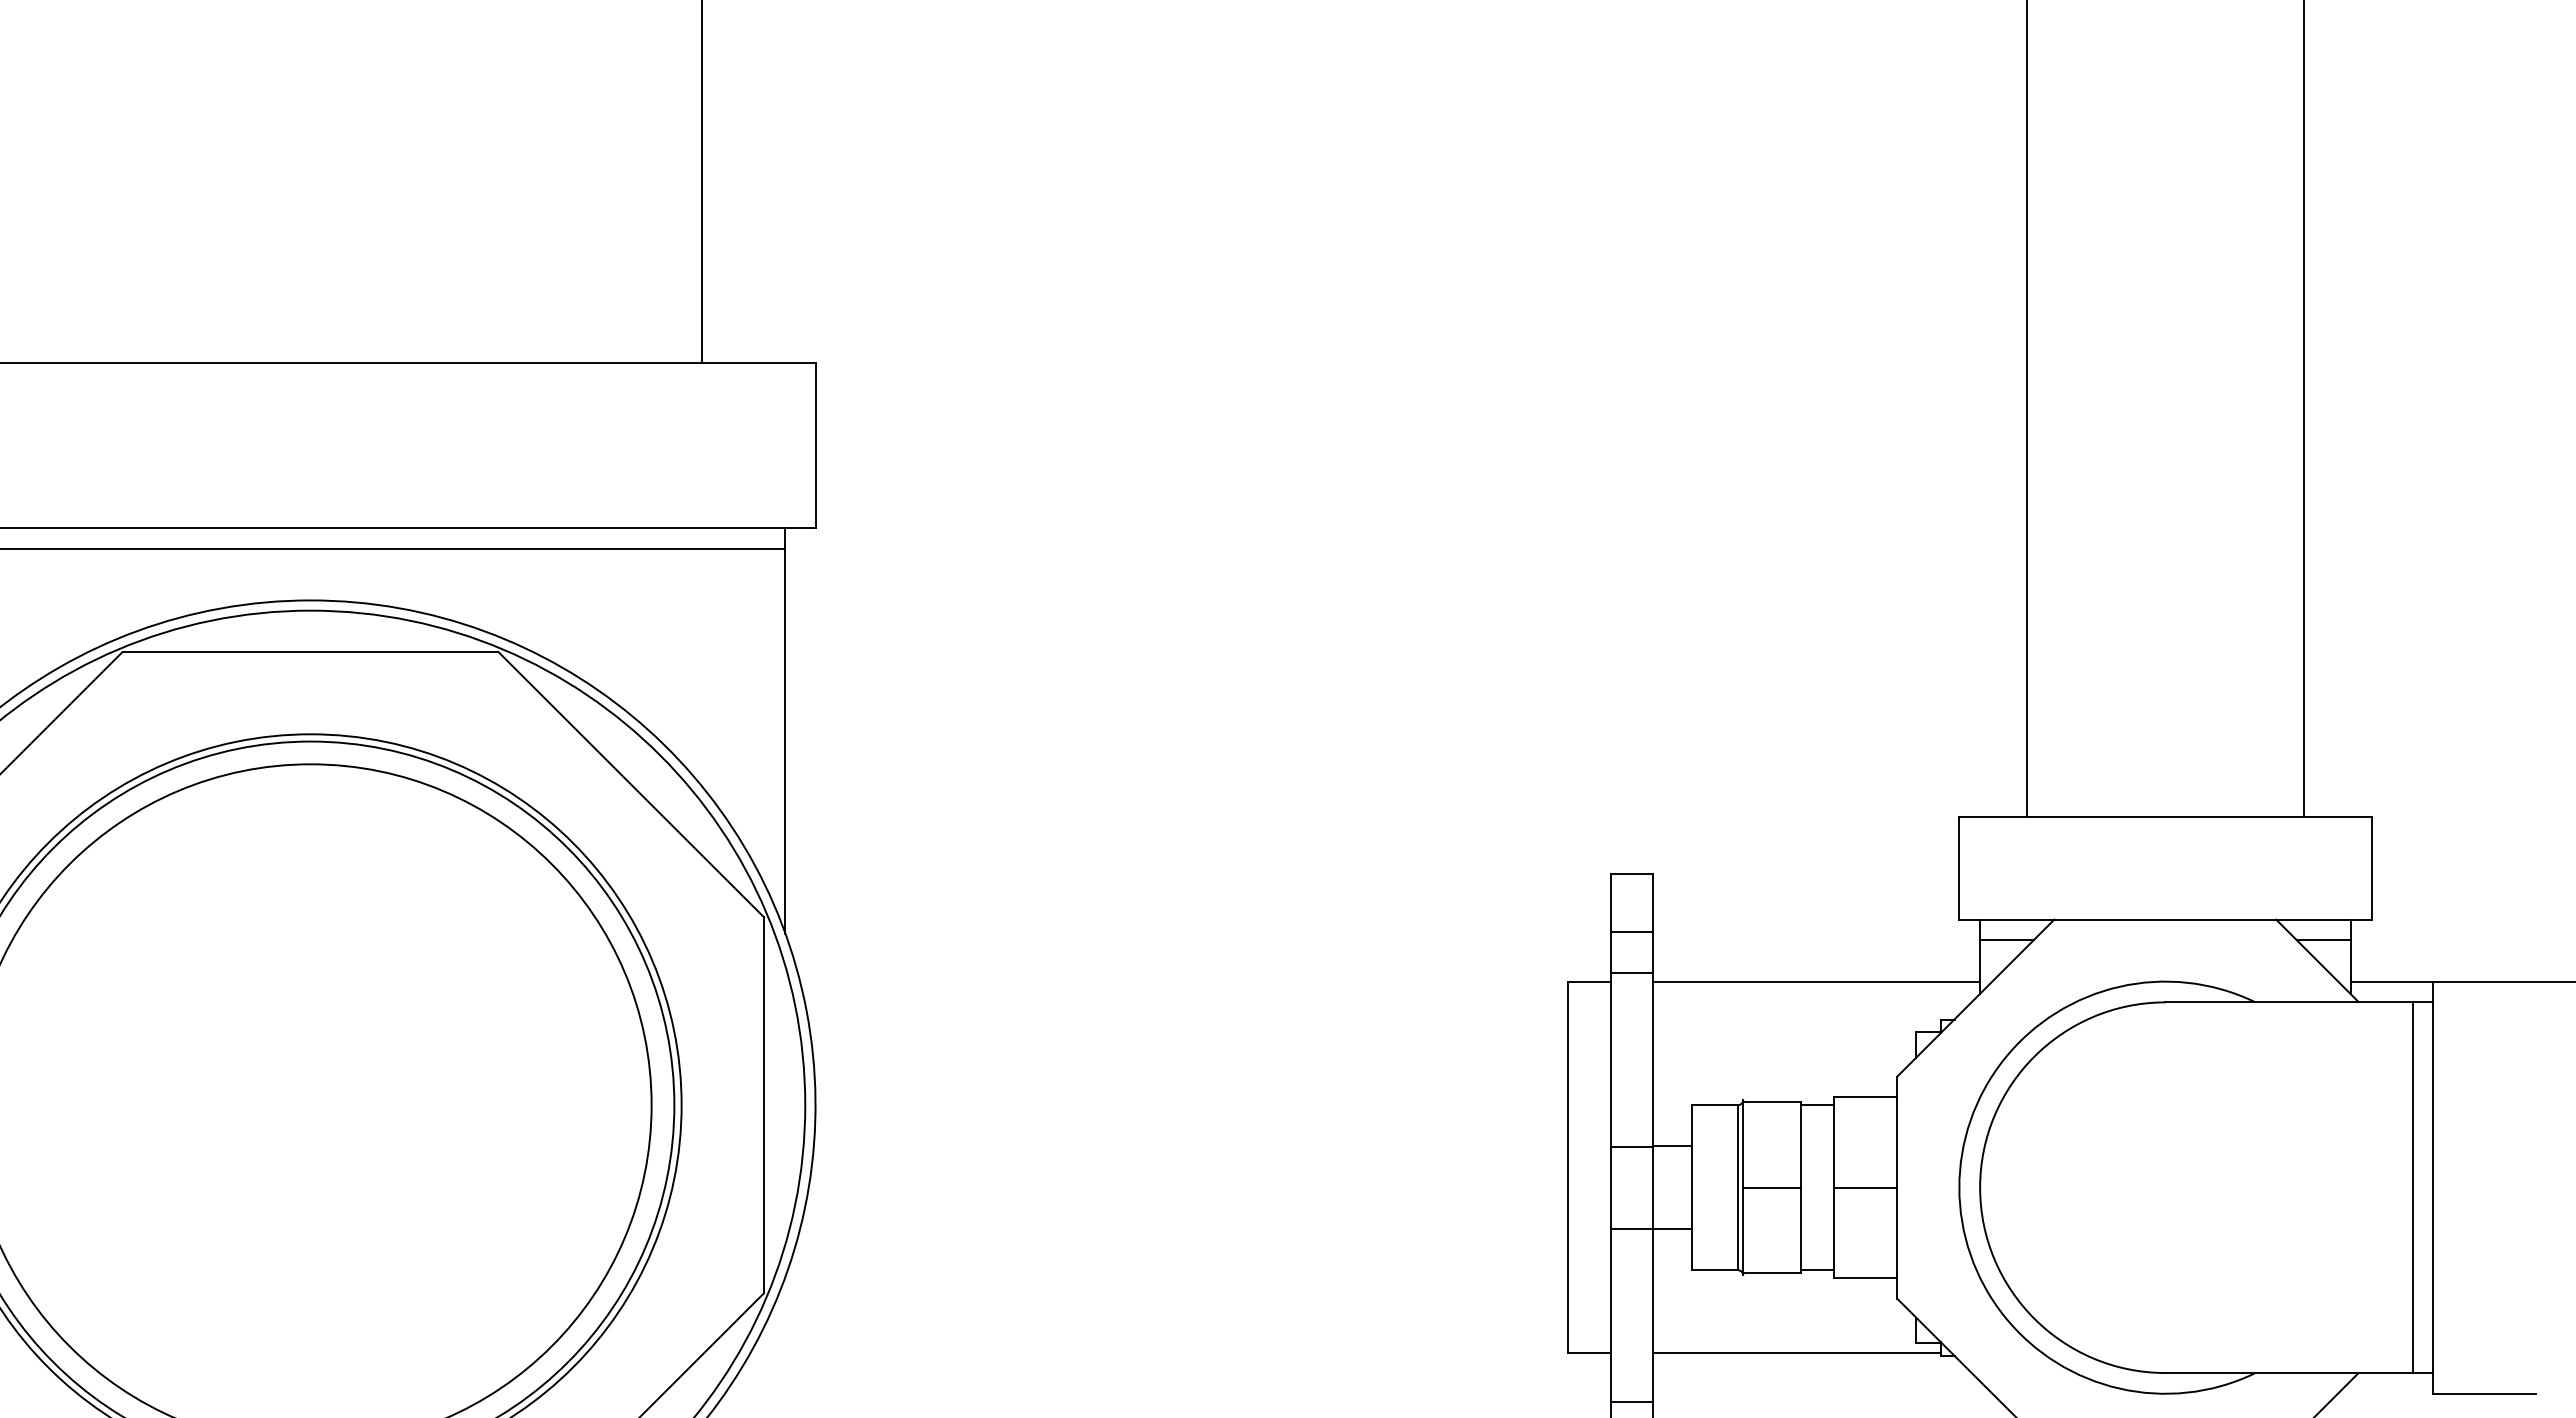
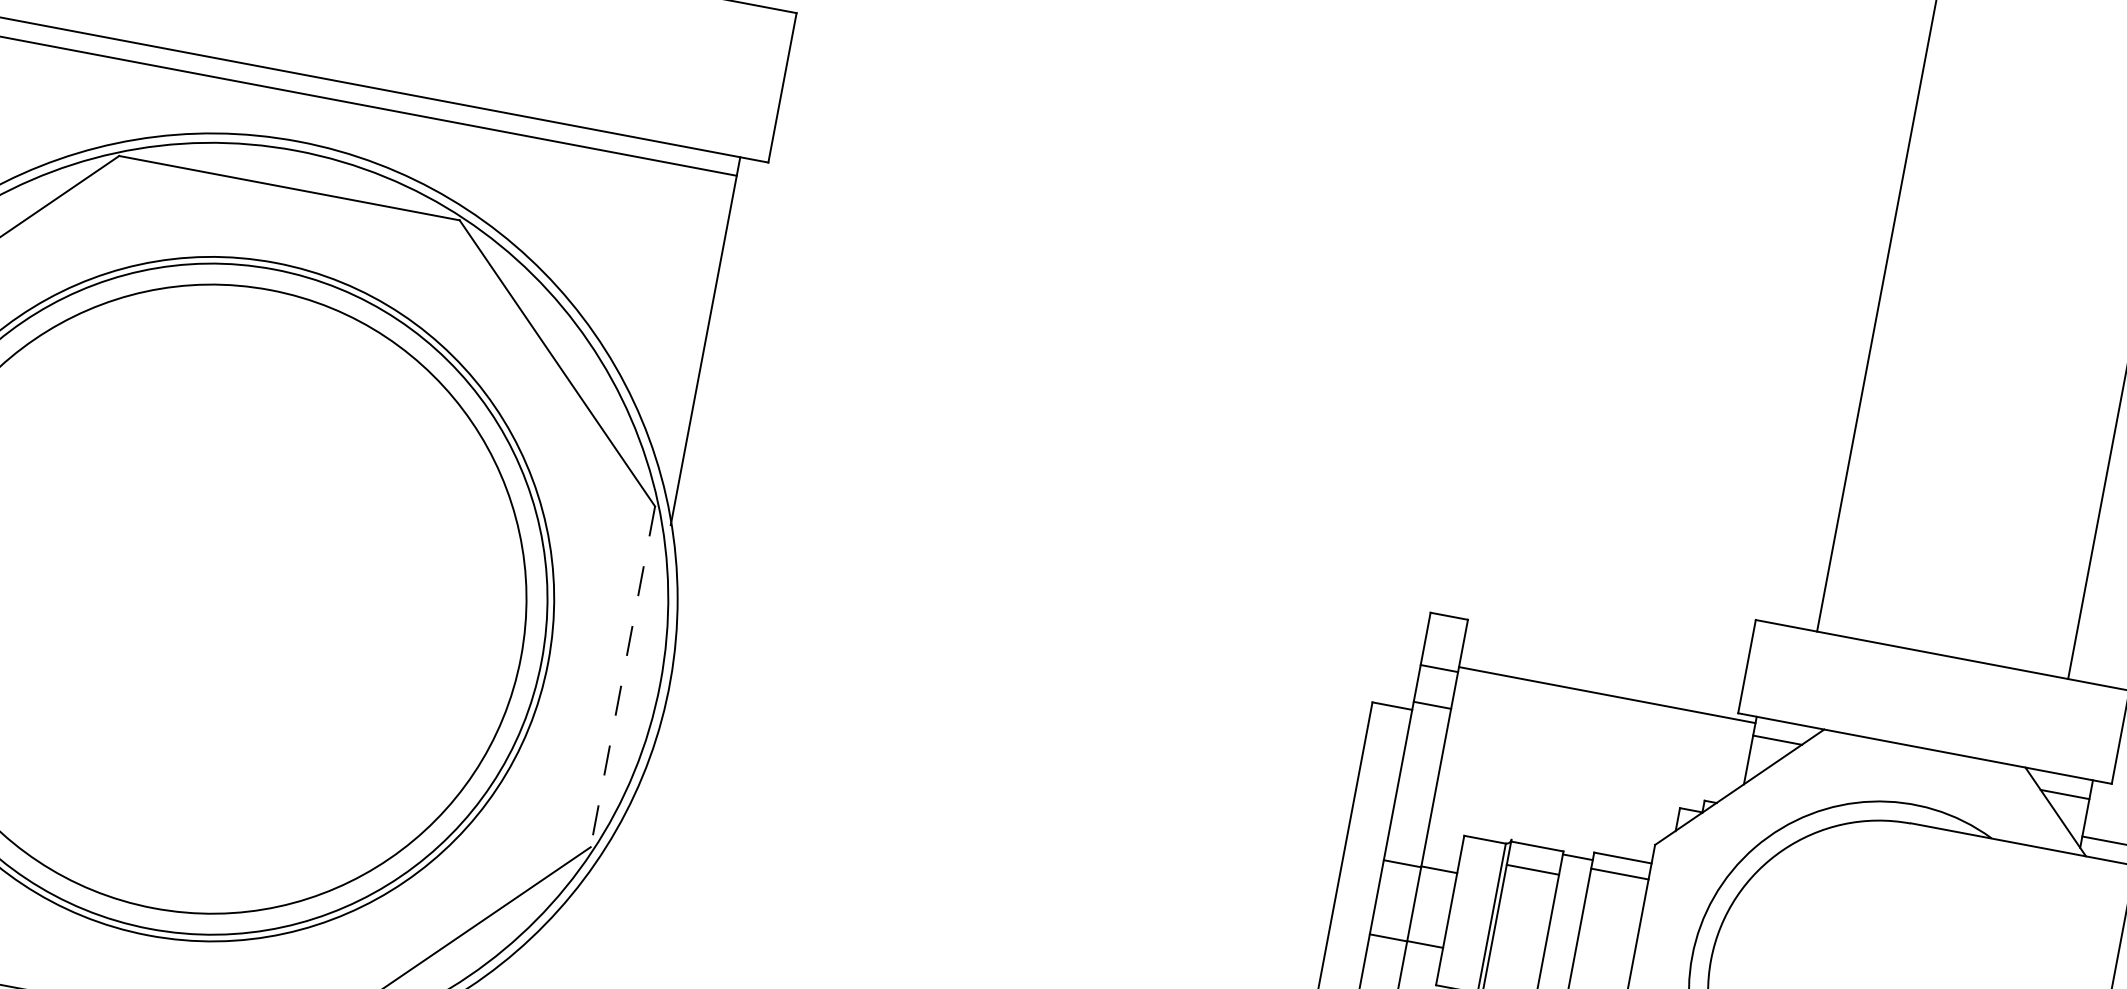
line: (1815, 981) -> (1606, 694), moved
line: (764, 1105) -> (623, 677), solid -> dashed
line: (1772, 1187) -> (1533, 869), moved
line: (1865, 1187) -> (1619, 873), moved

